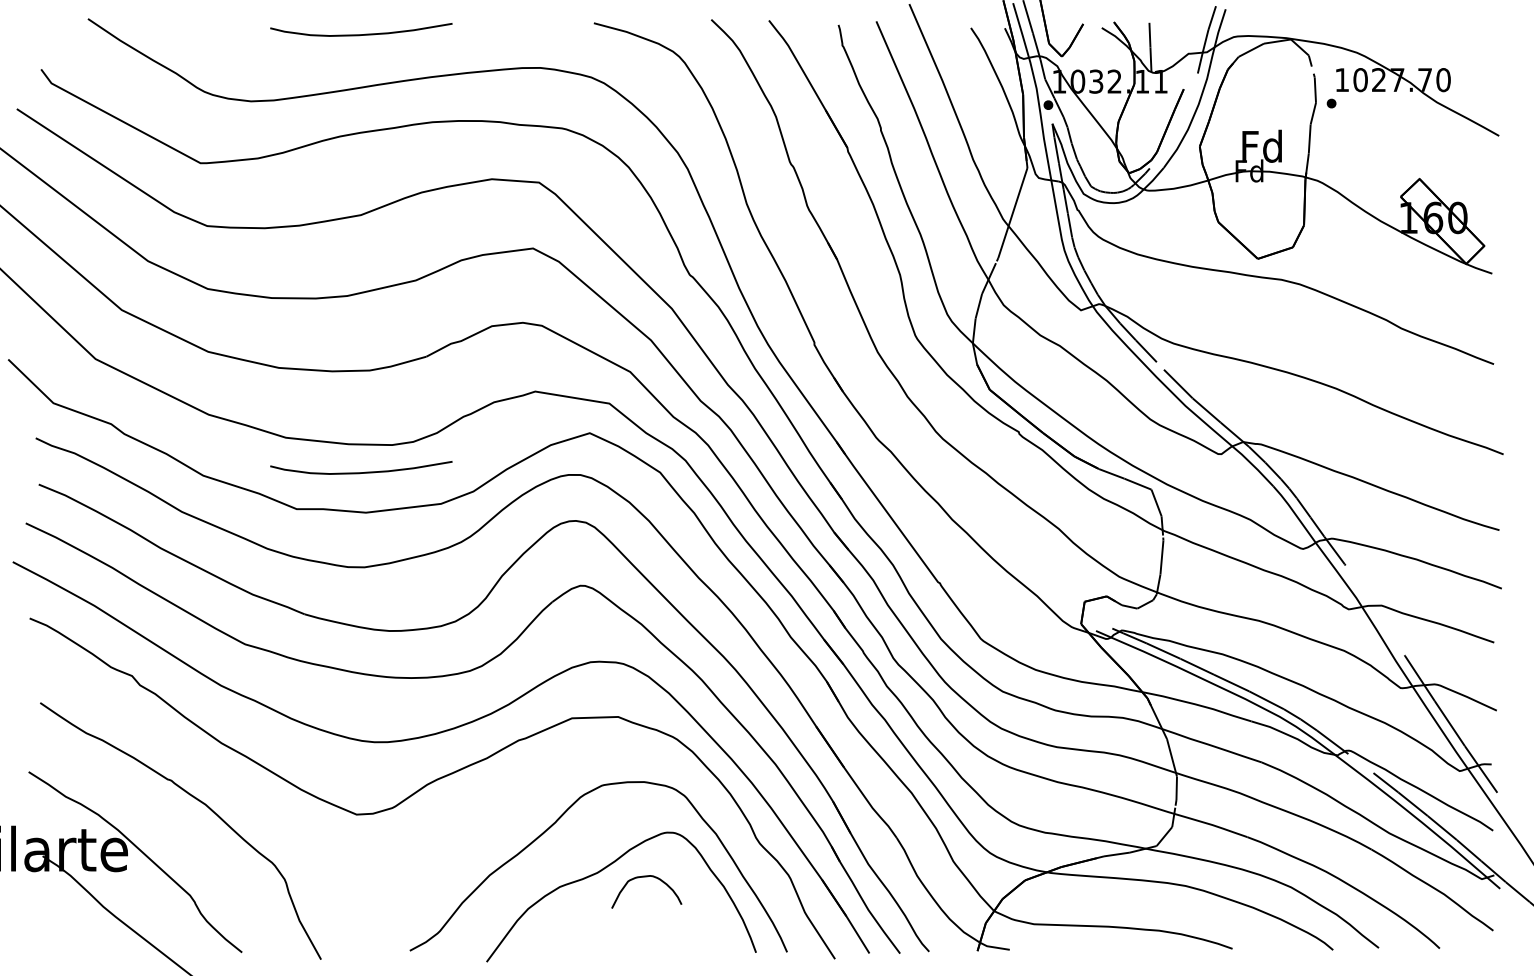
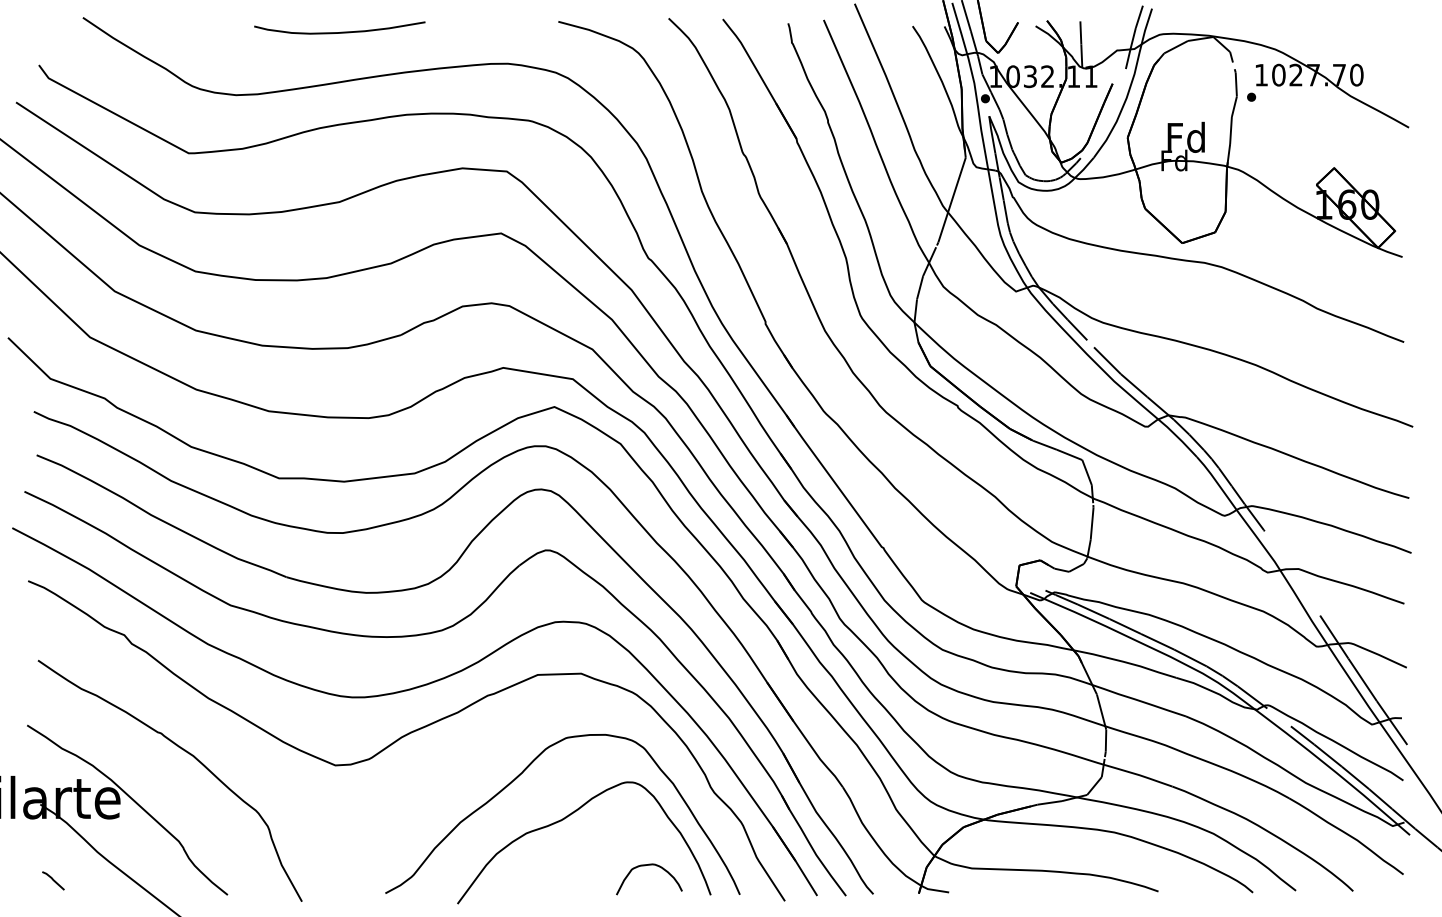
curve: (361, 472) -> (339, 443), removed
curve: (646, 877) -> (649, 865), moved
line: (56, 937) -> (53, 880), added

